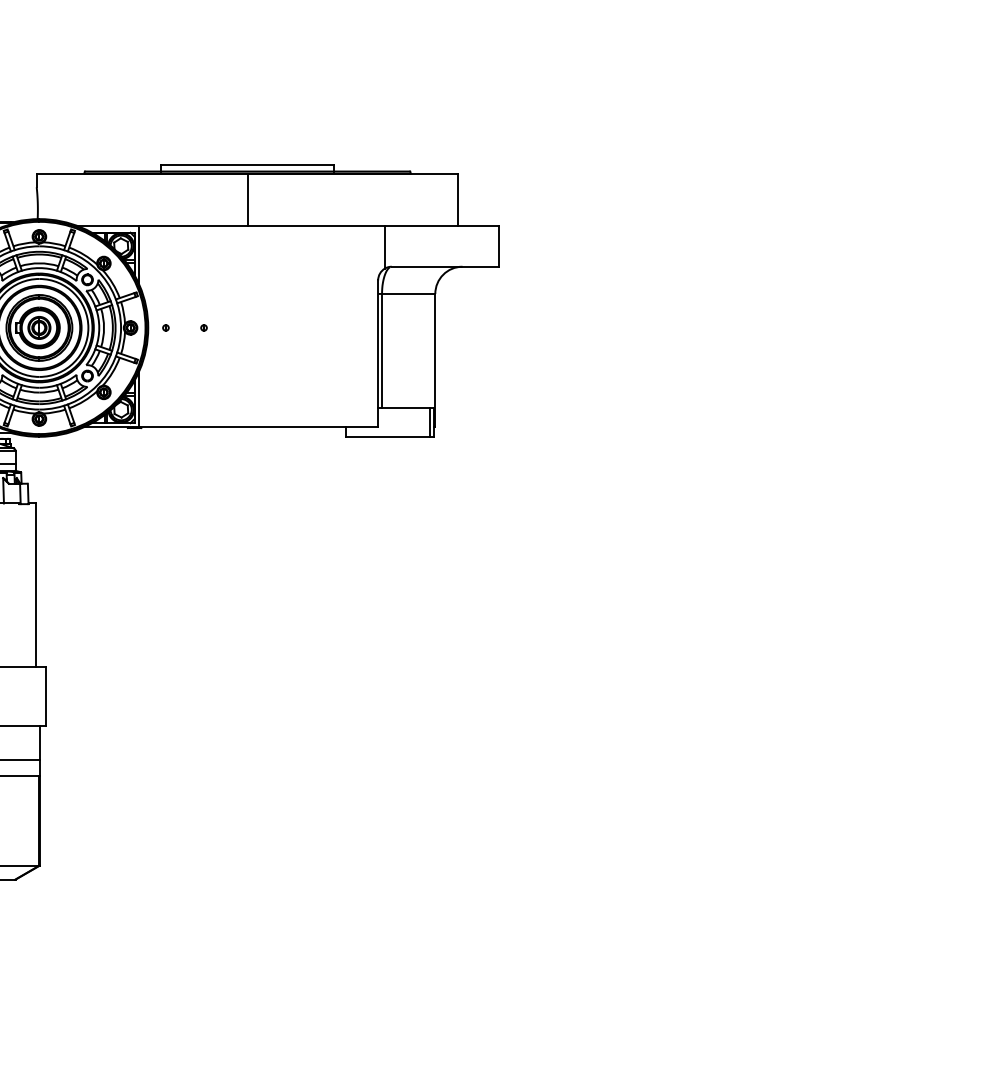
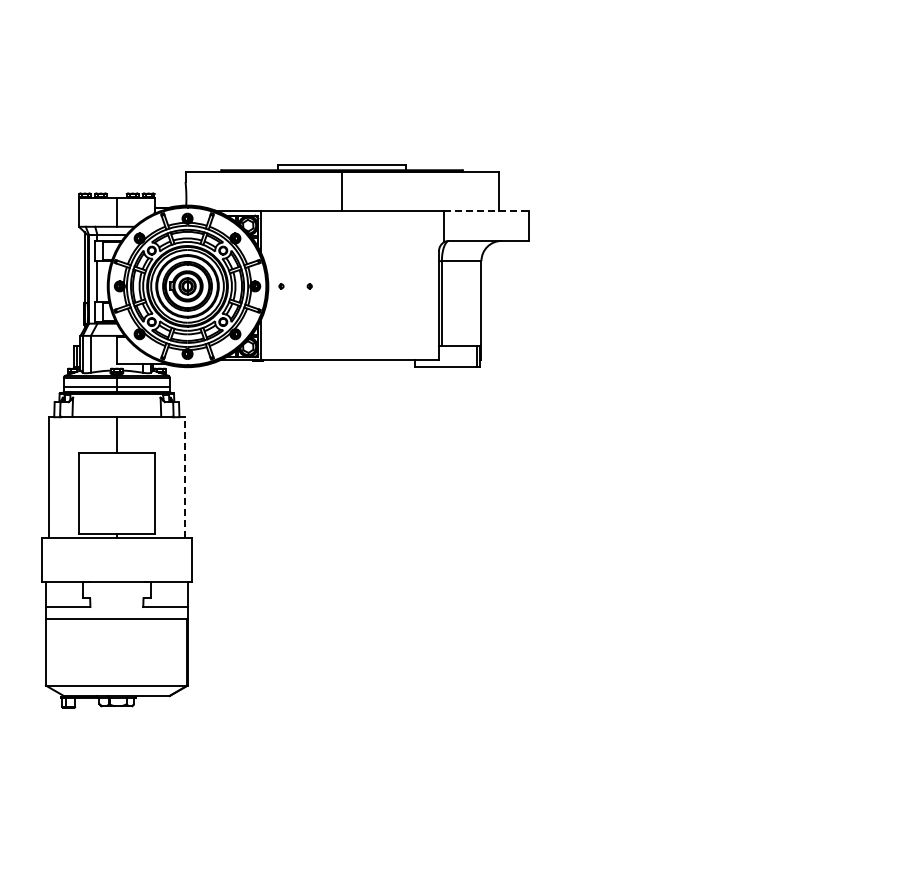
line: (443, 225) -> (487, 210), solid -> dashed
line: (36, 585) -> (185, 477), solid -> dashed

